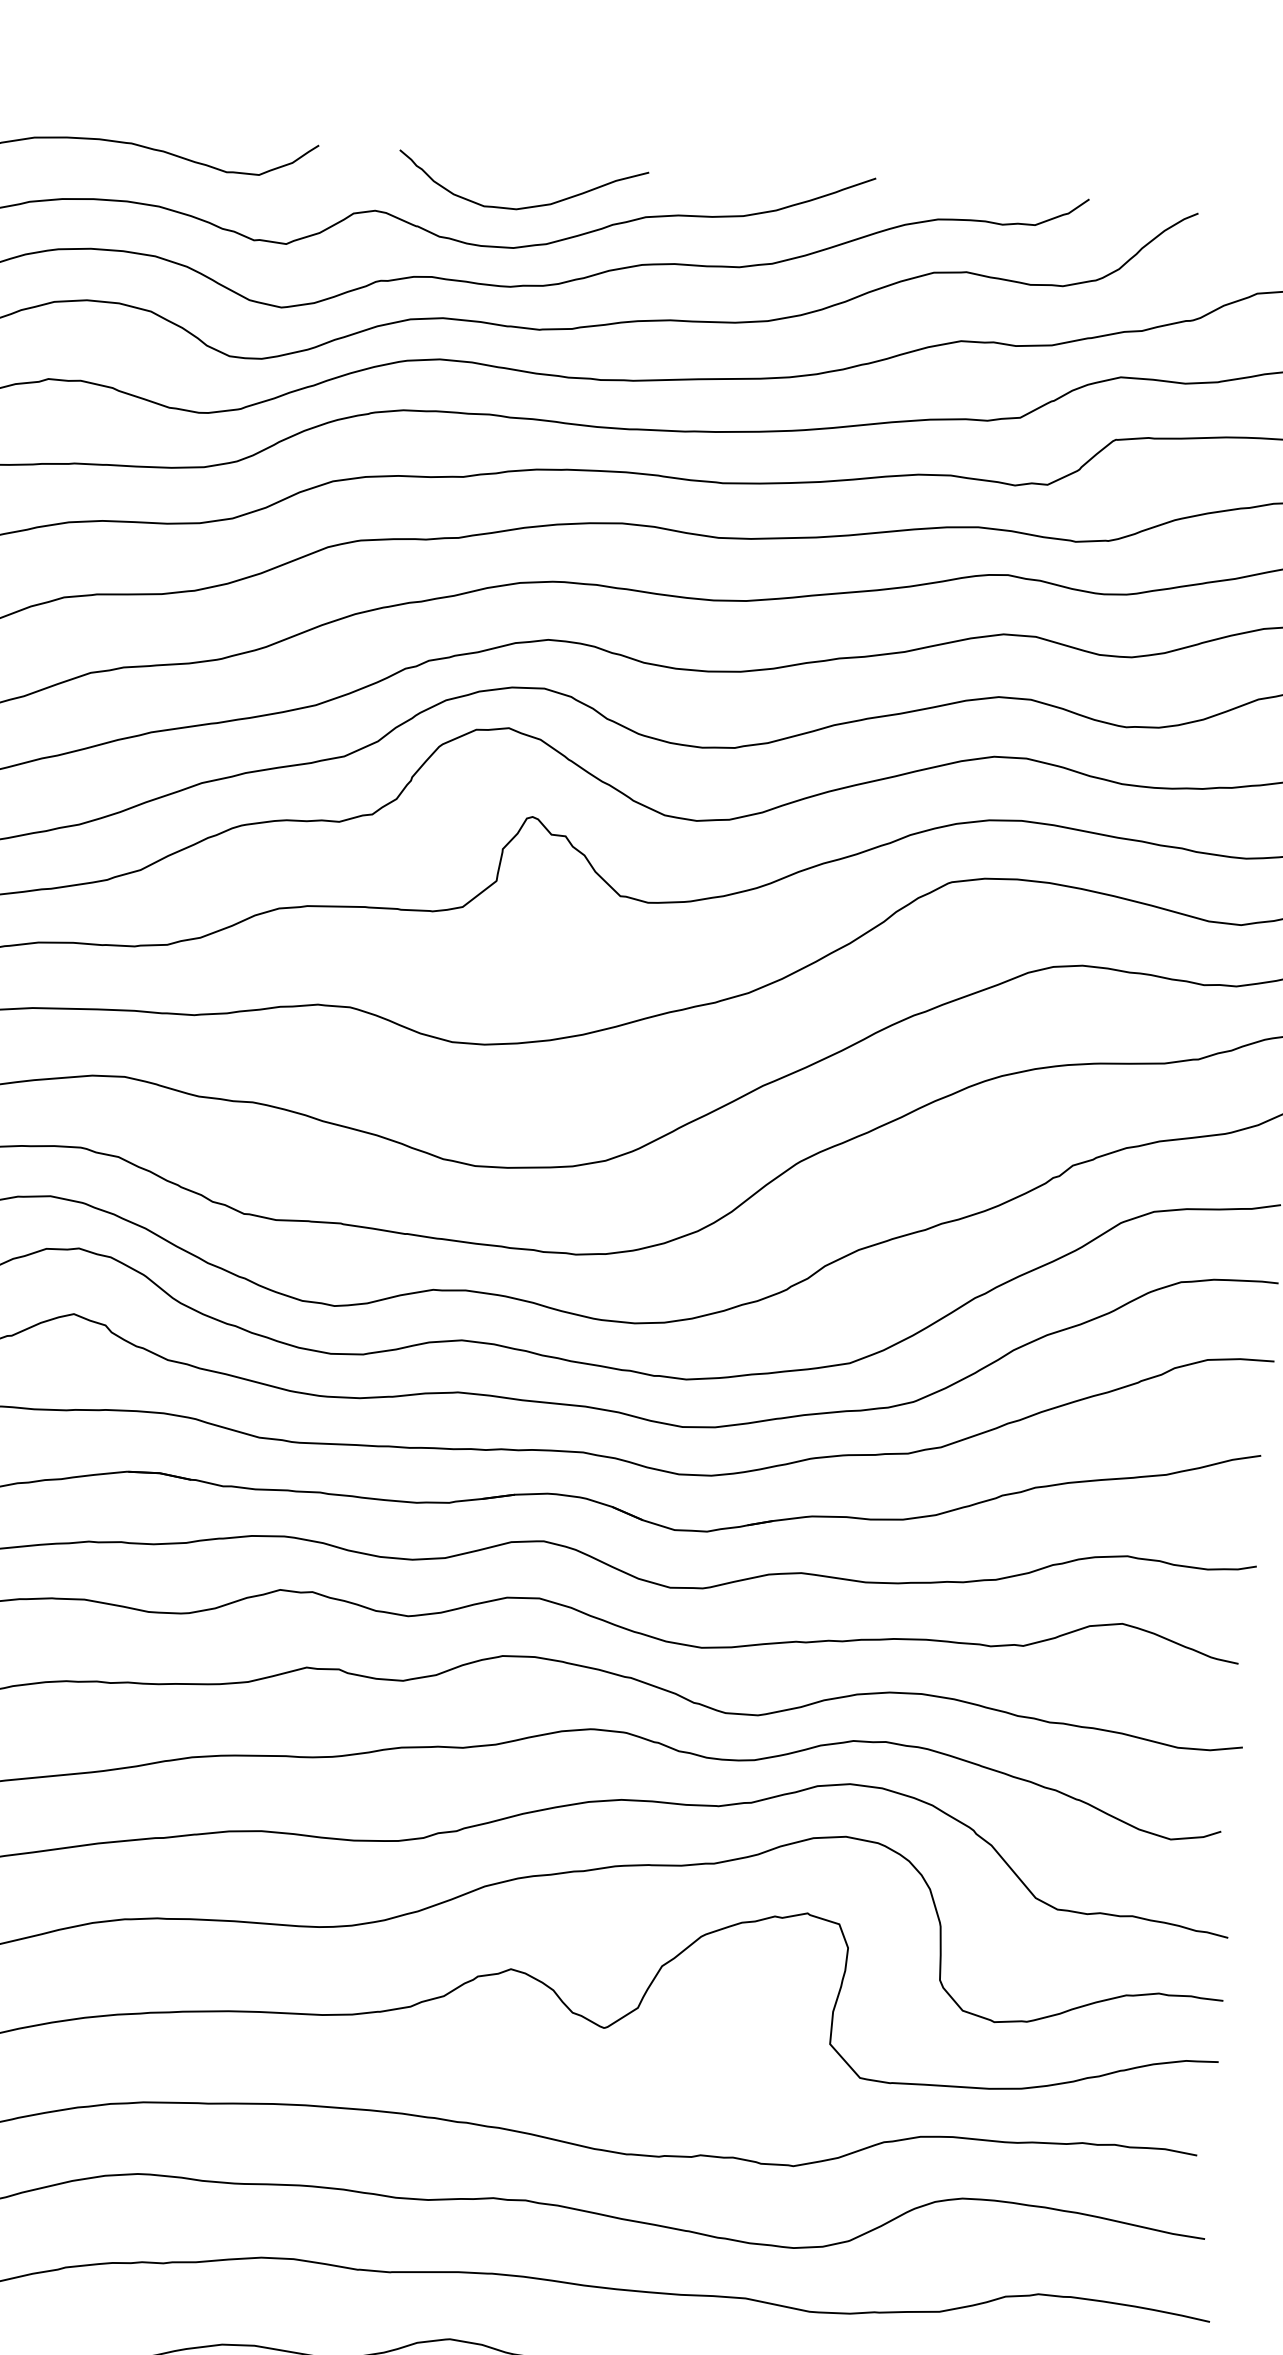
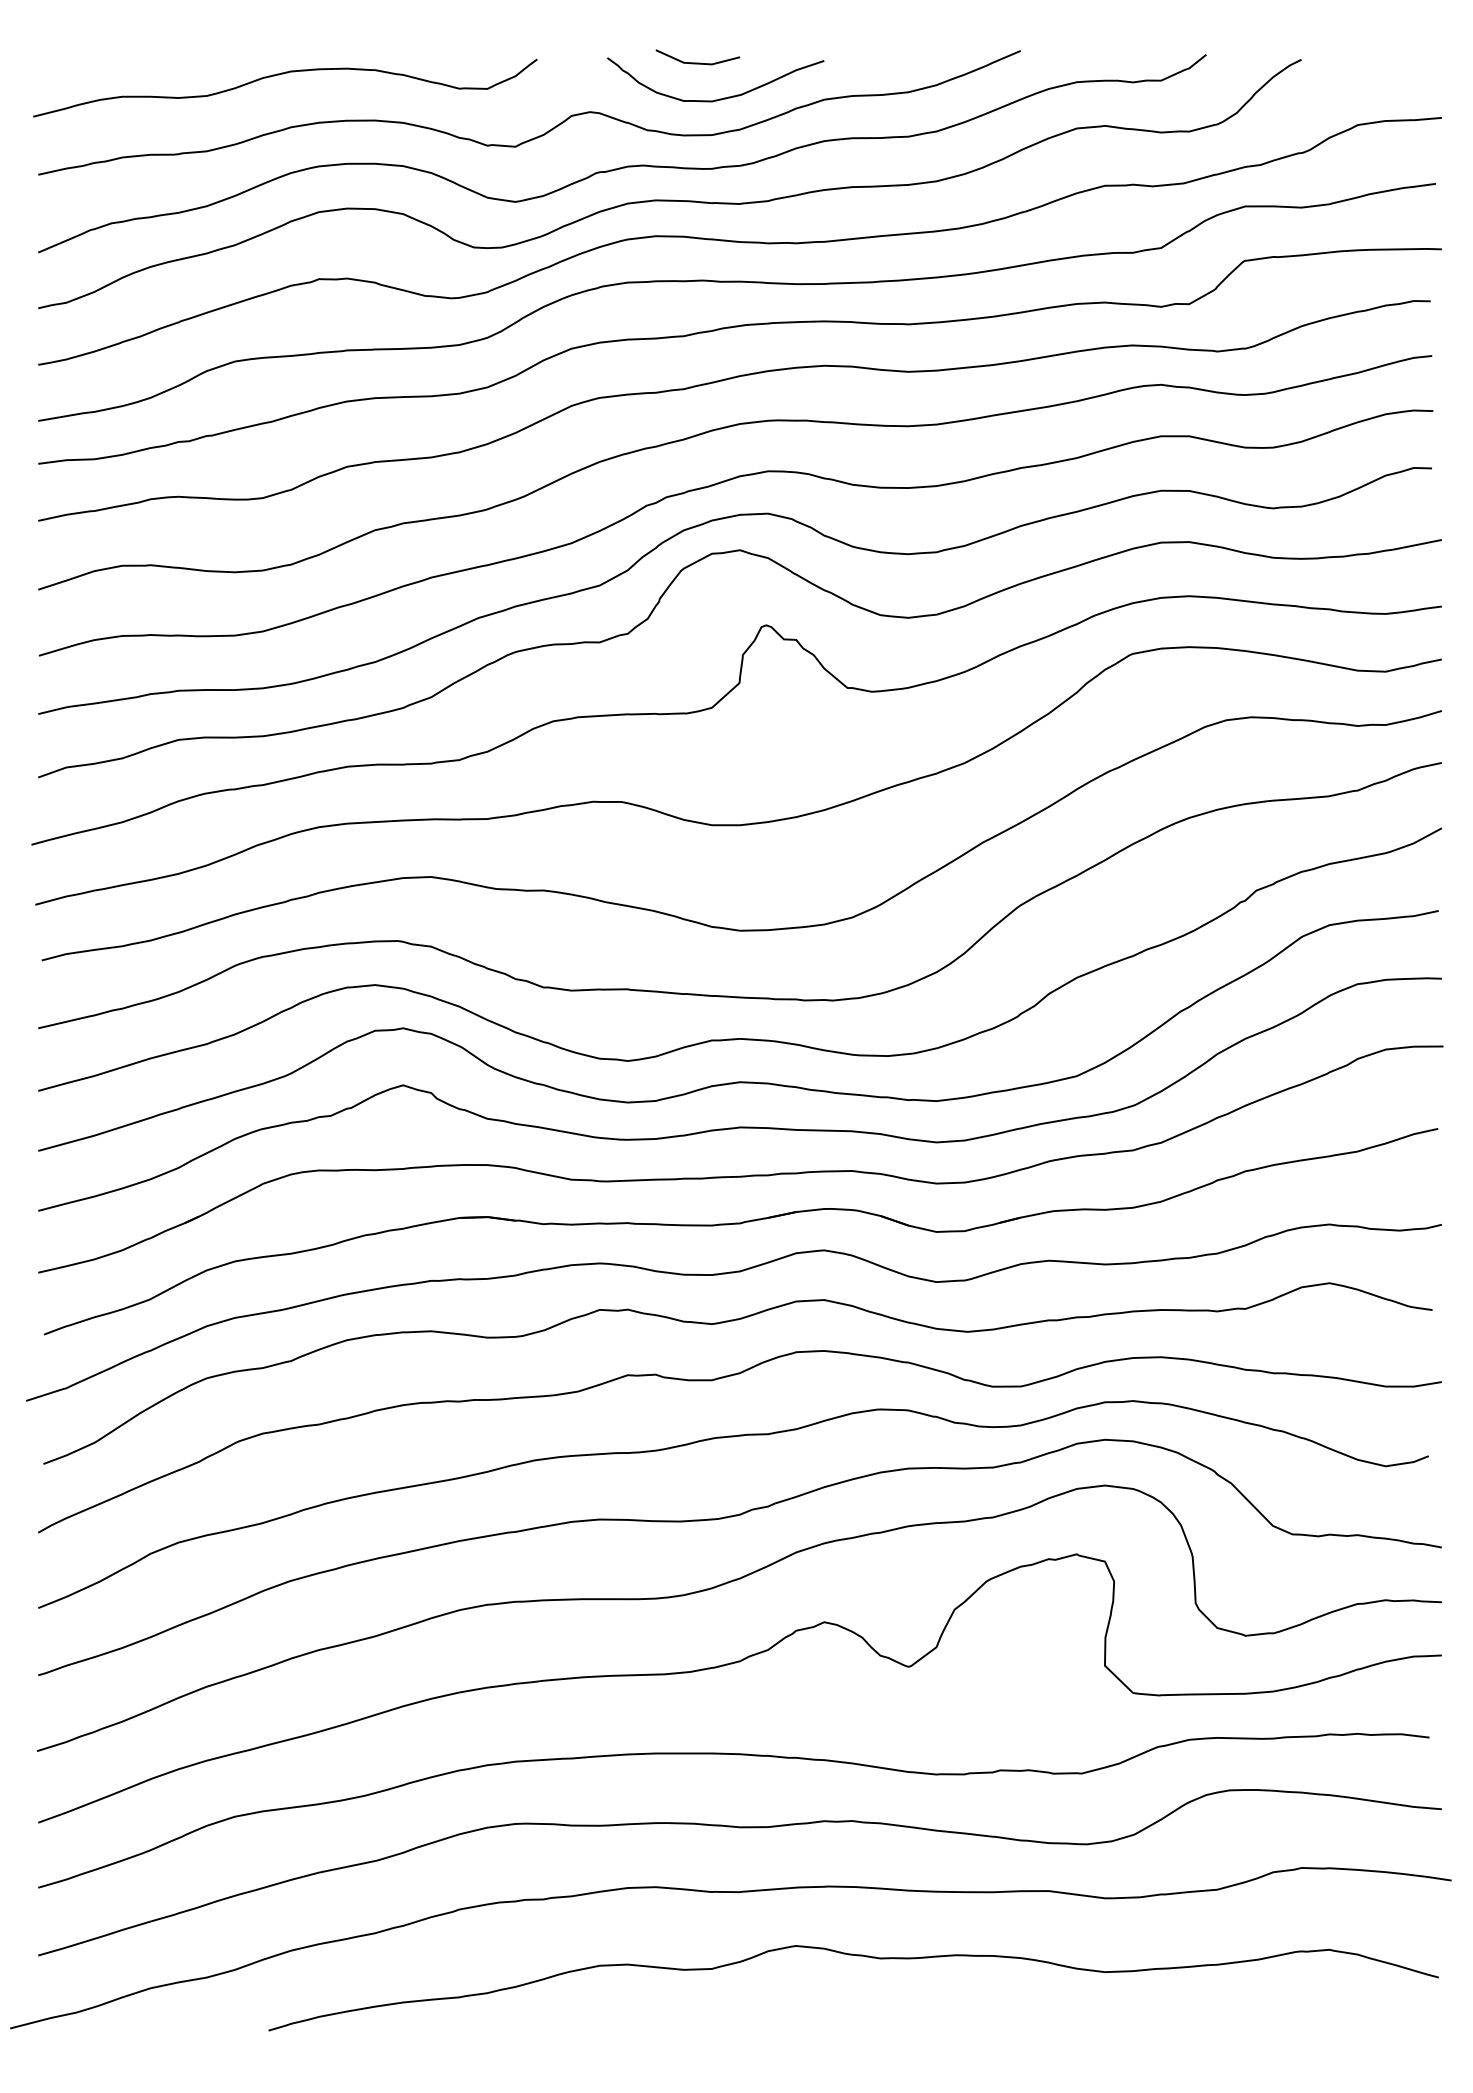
line: (503, 163) -> (697, 62), added

